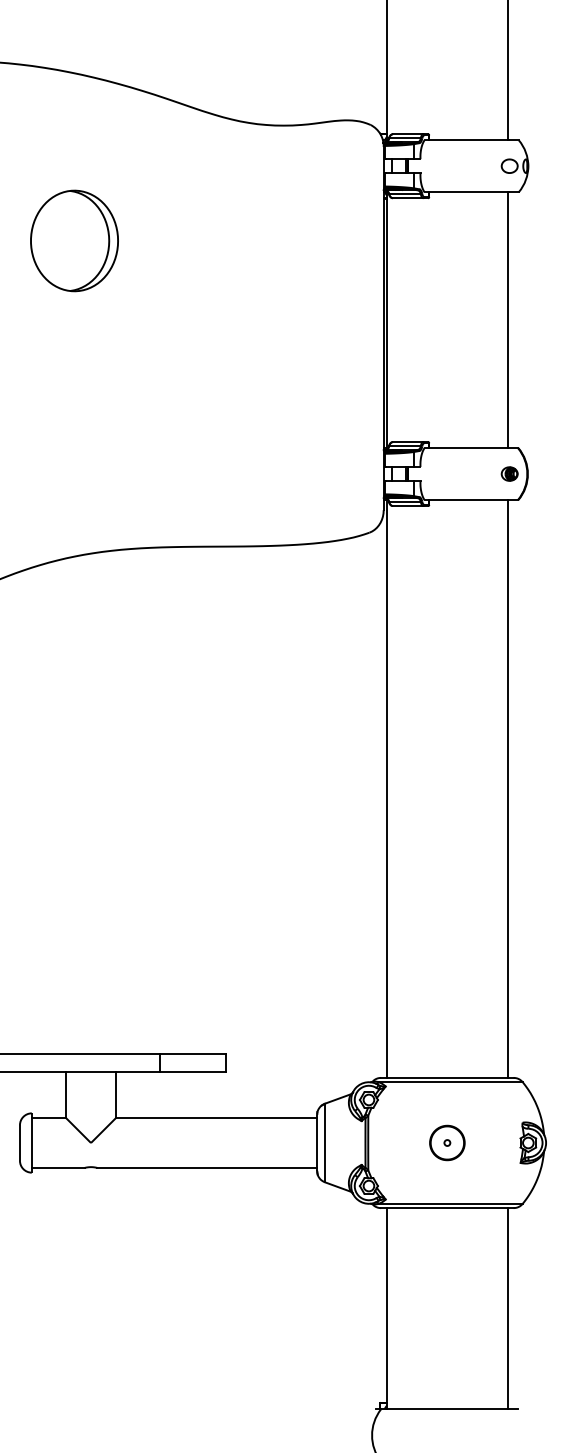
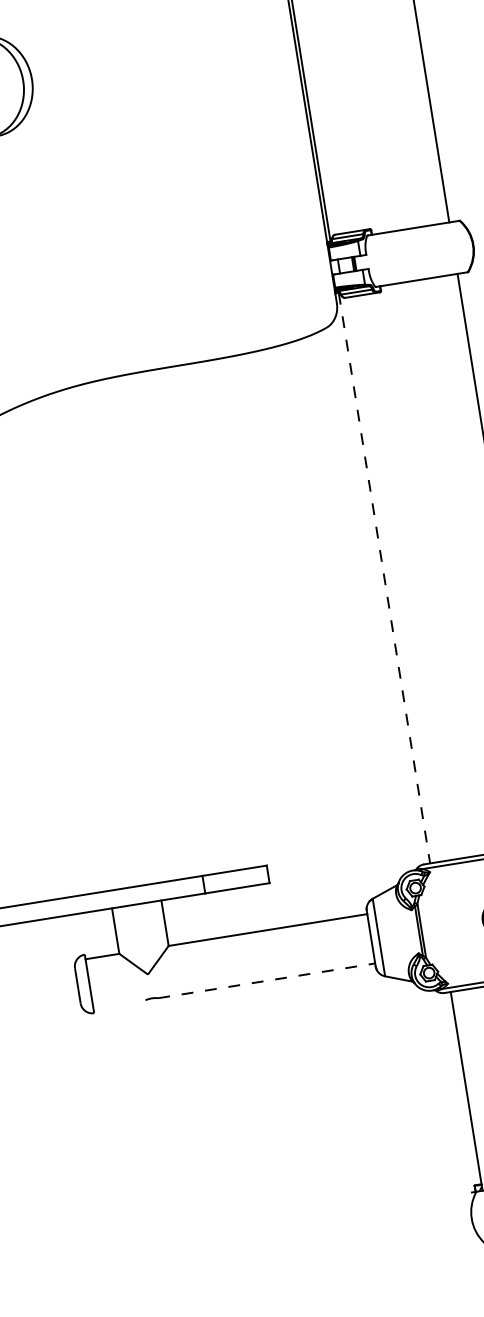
part: (509, 473) -> (455, 247), removed
line: (387, 789) -> (384, 578), solid -> dashed
line: (57, 1167) -> (118, 1004), removed
line: (207, 1167) -> (266, 980), solid -> dashed

